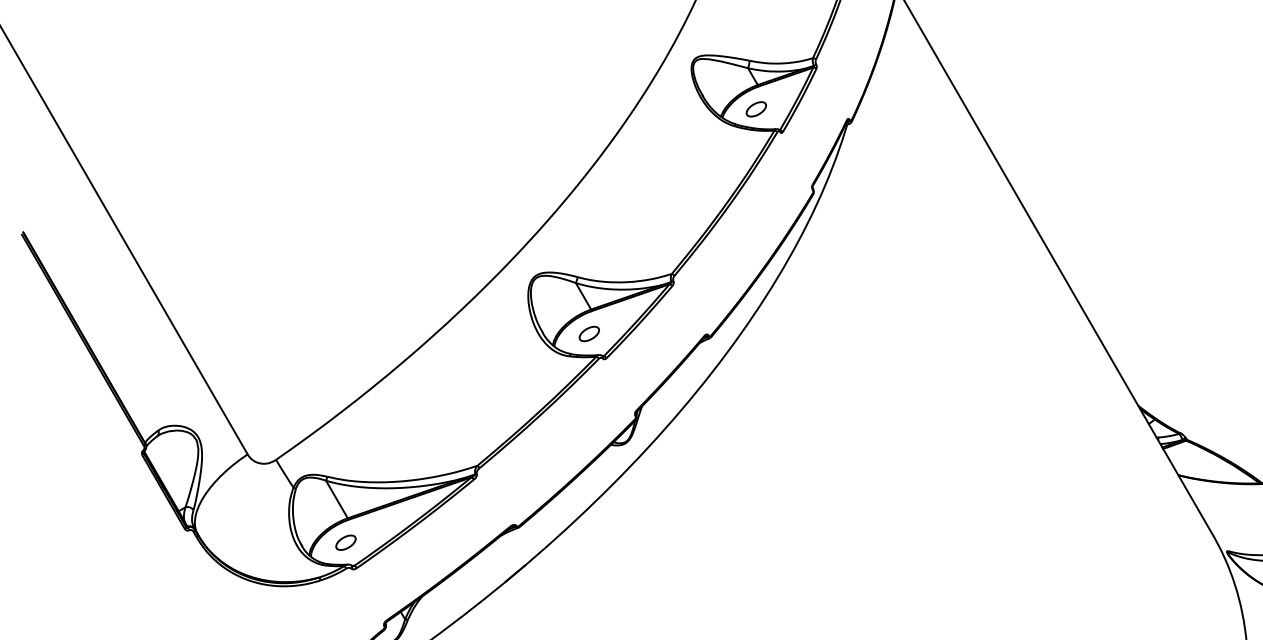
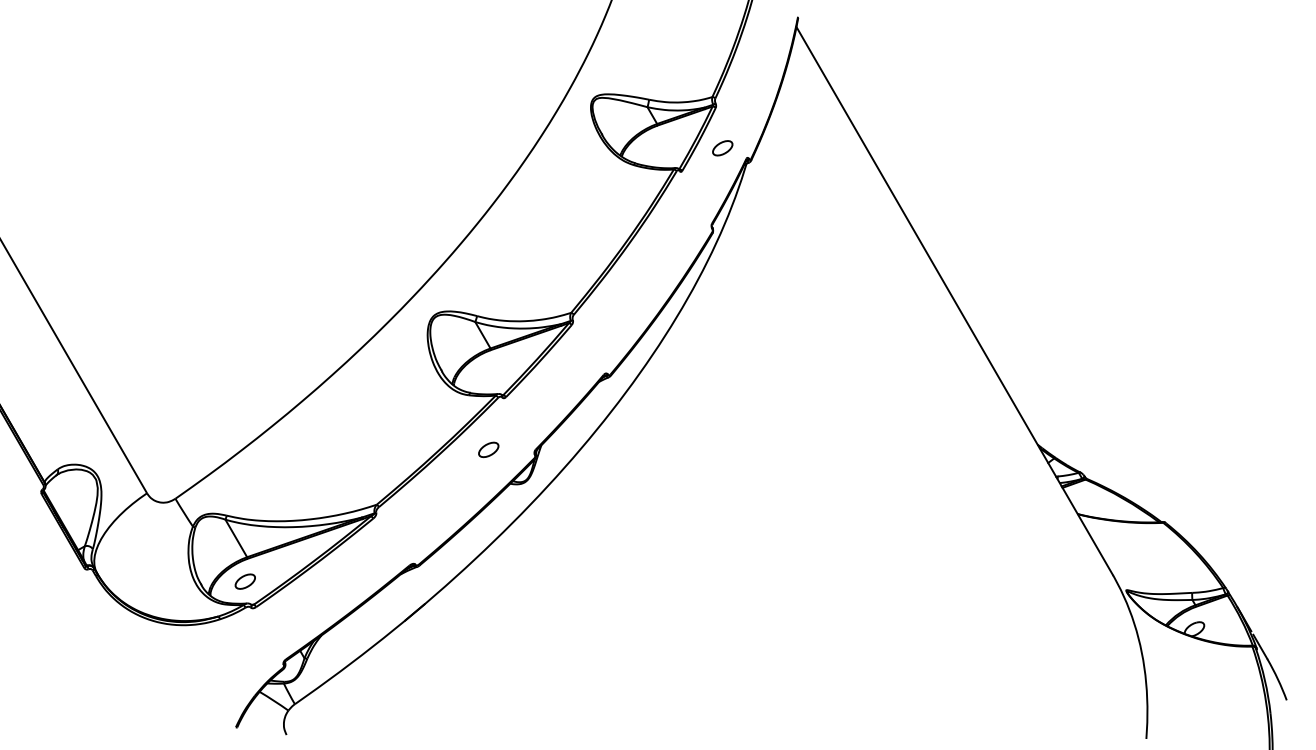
part: (756, 109) -> (722, 148), moved
part: (589, 333) -> (488, 449), moved

